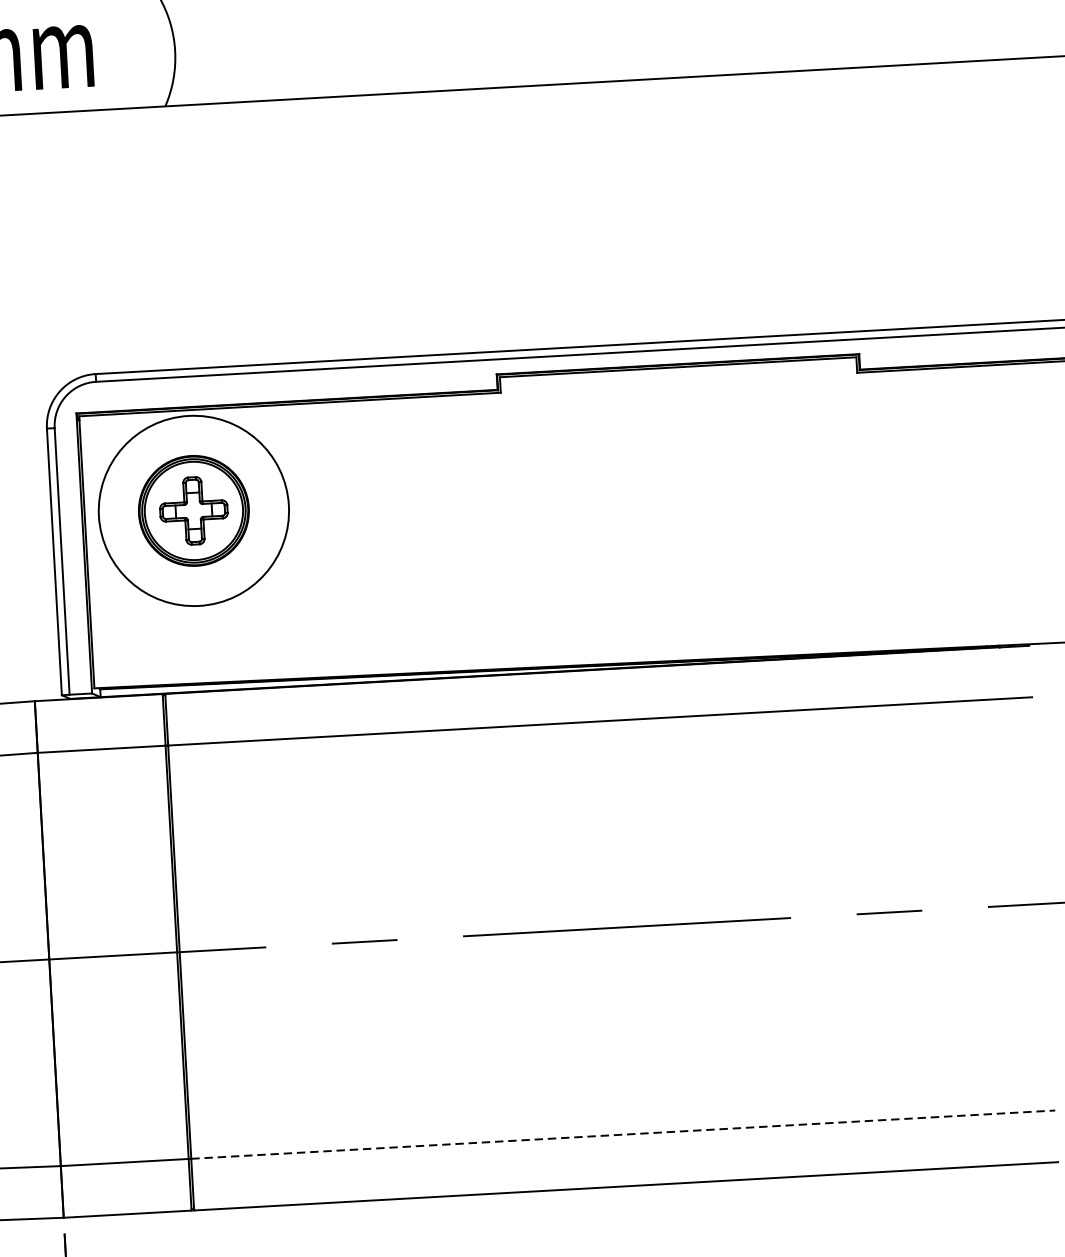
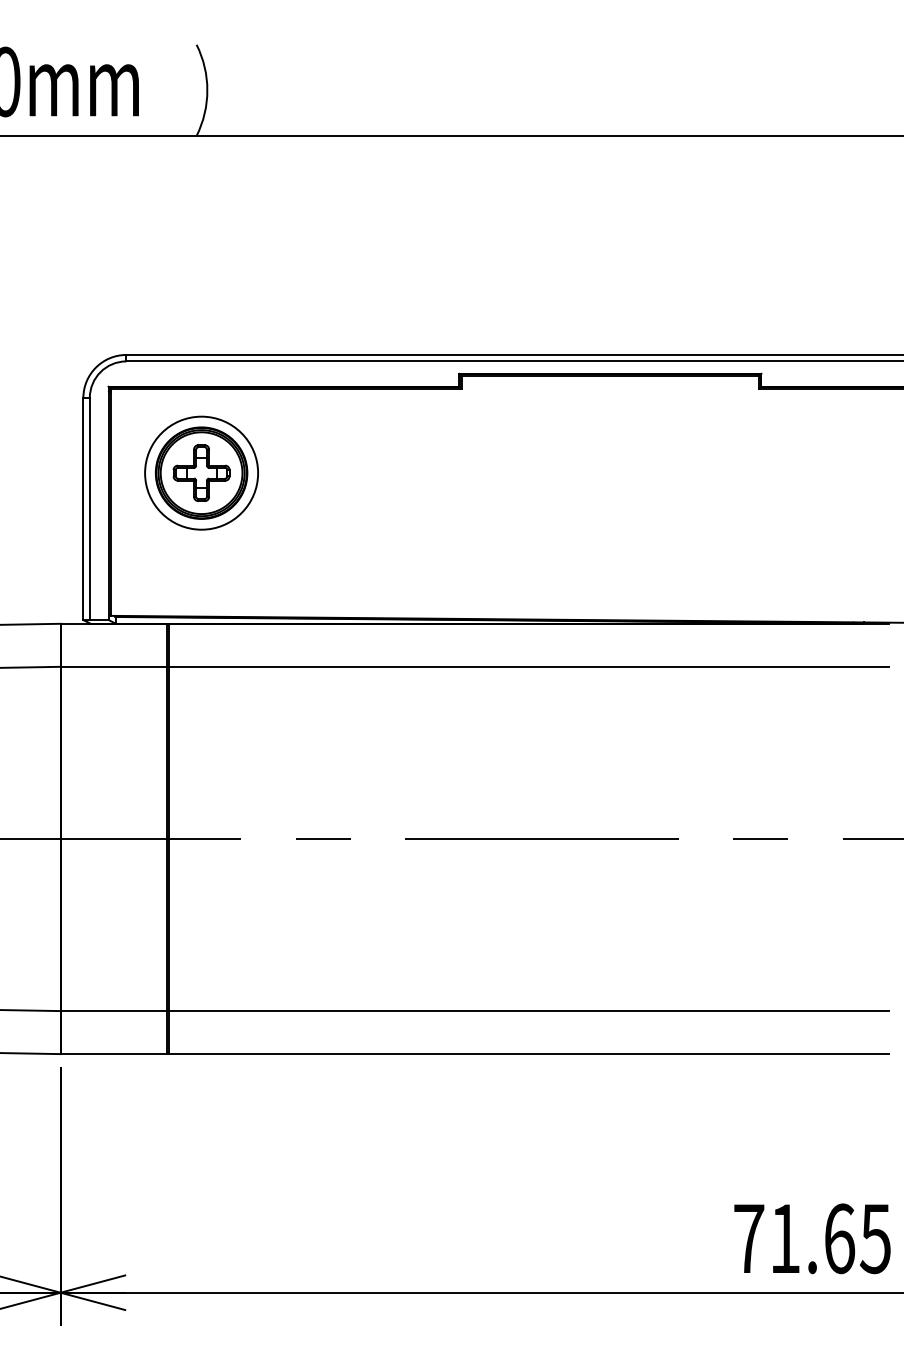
circle: (193, 510) -> (201, 472), size x0.71
line: (623, 1135) -> (529, 1011), dashed -> solid

